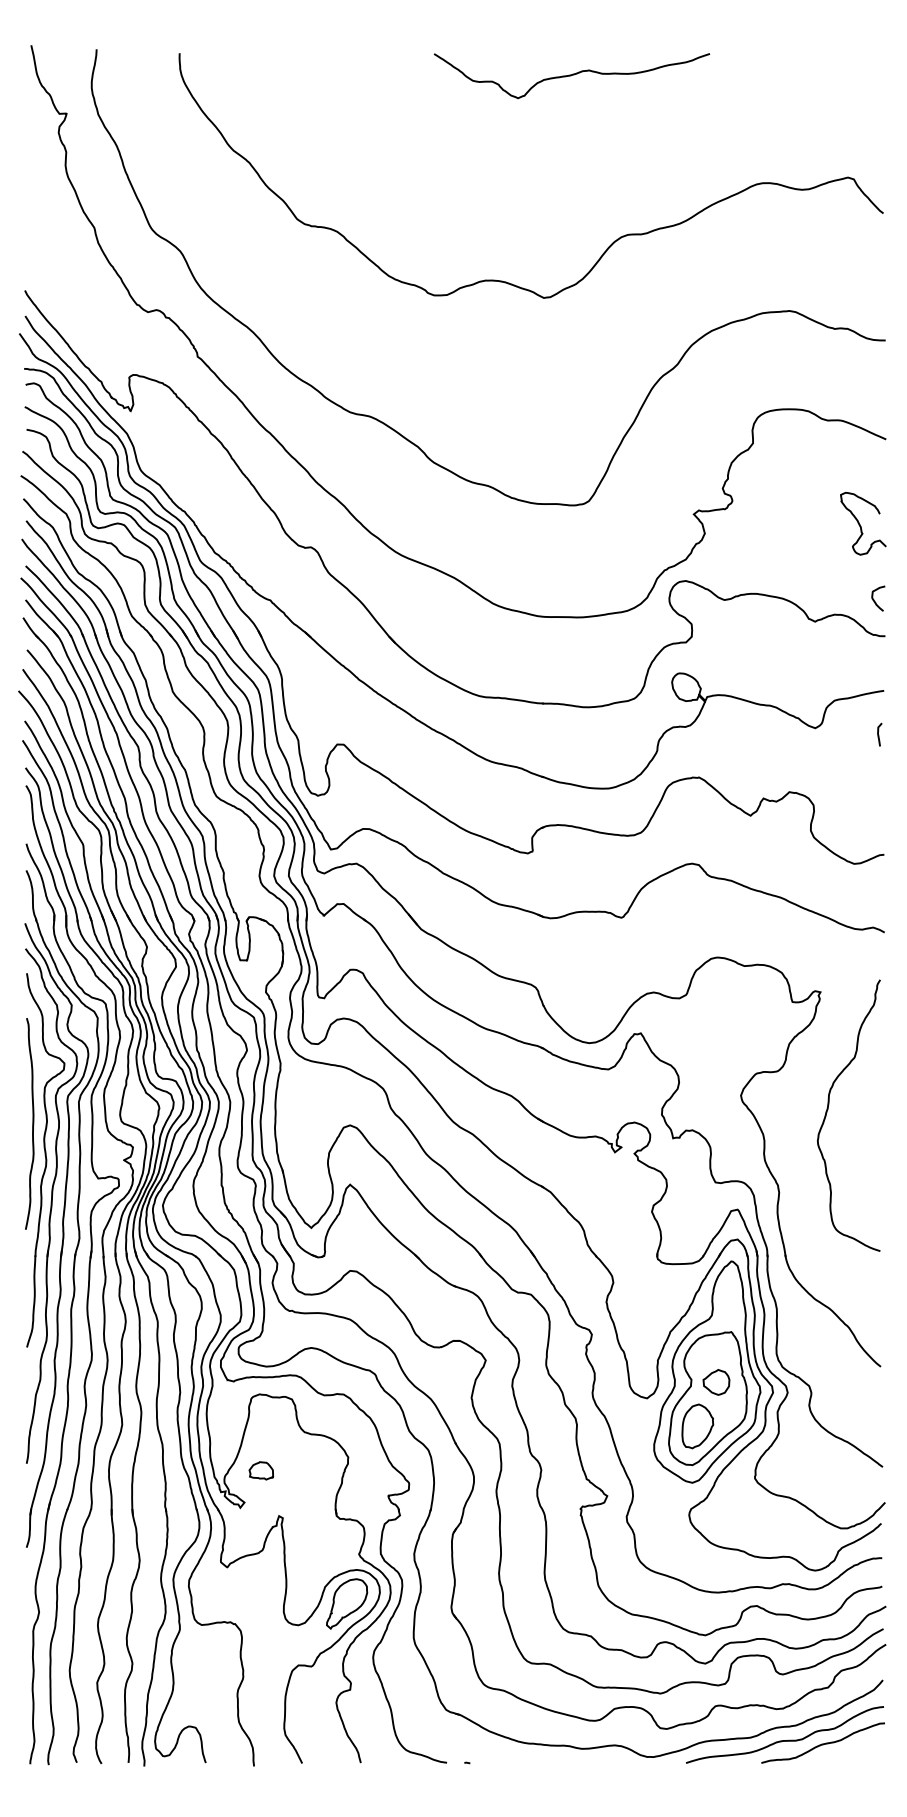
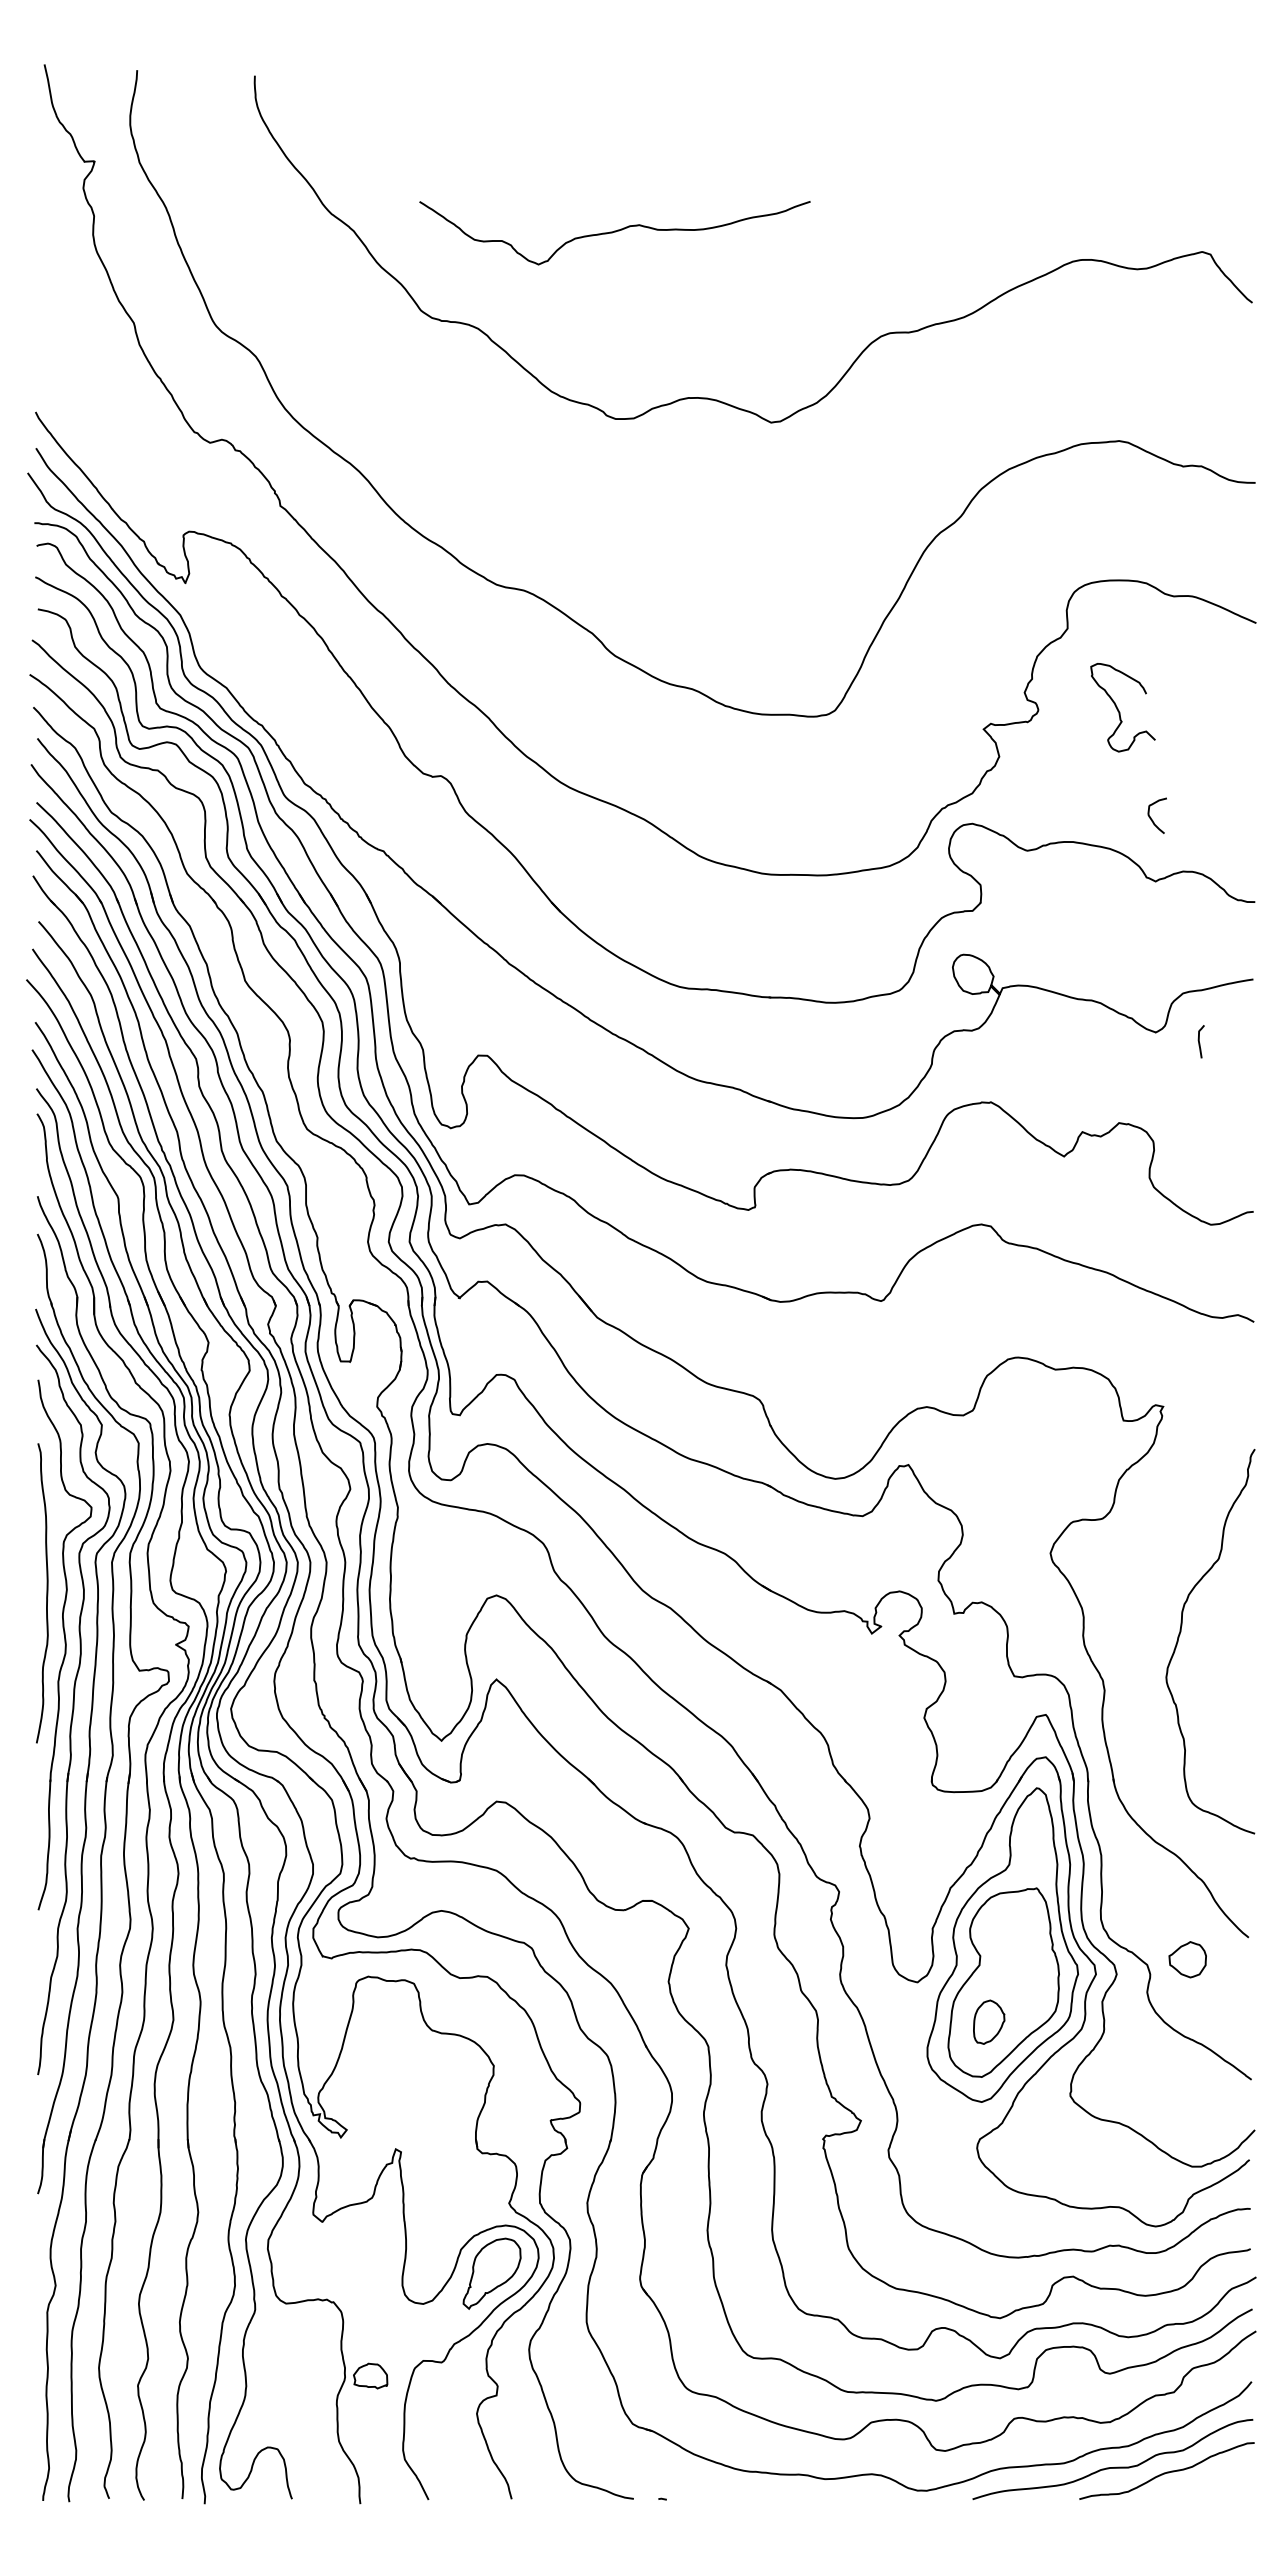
curve: (571, 75) -> (614, 232), moved
curve: (860, 524) -> (1118, 708), moved
curve: (874, 599) -> (1151, 817), moved
curve: (878, 734) -> (1199, 1041), moved
curve: (828, 1109) -> (1181, 1632), moved
part: (716, 1382) -> (1187, 1959), moved
part: (697, 1426) -> (988, 2022), size x0.7
part: (261, 1470) -> (370, 2375), moved

